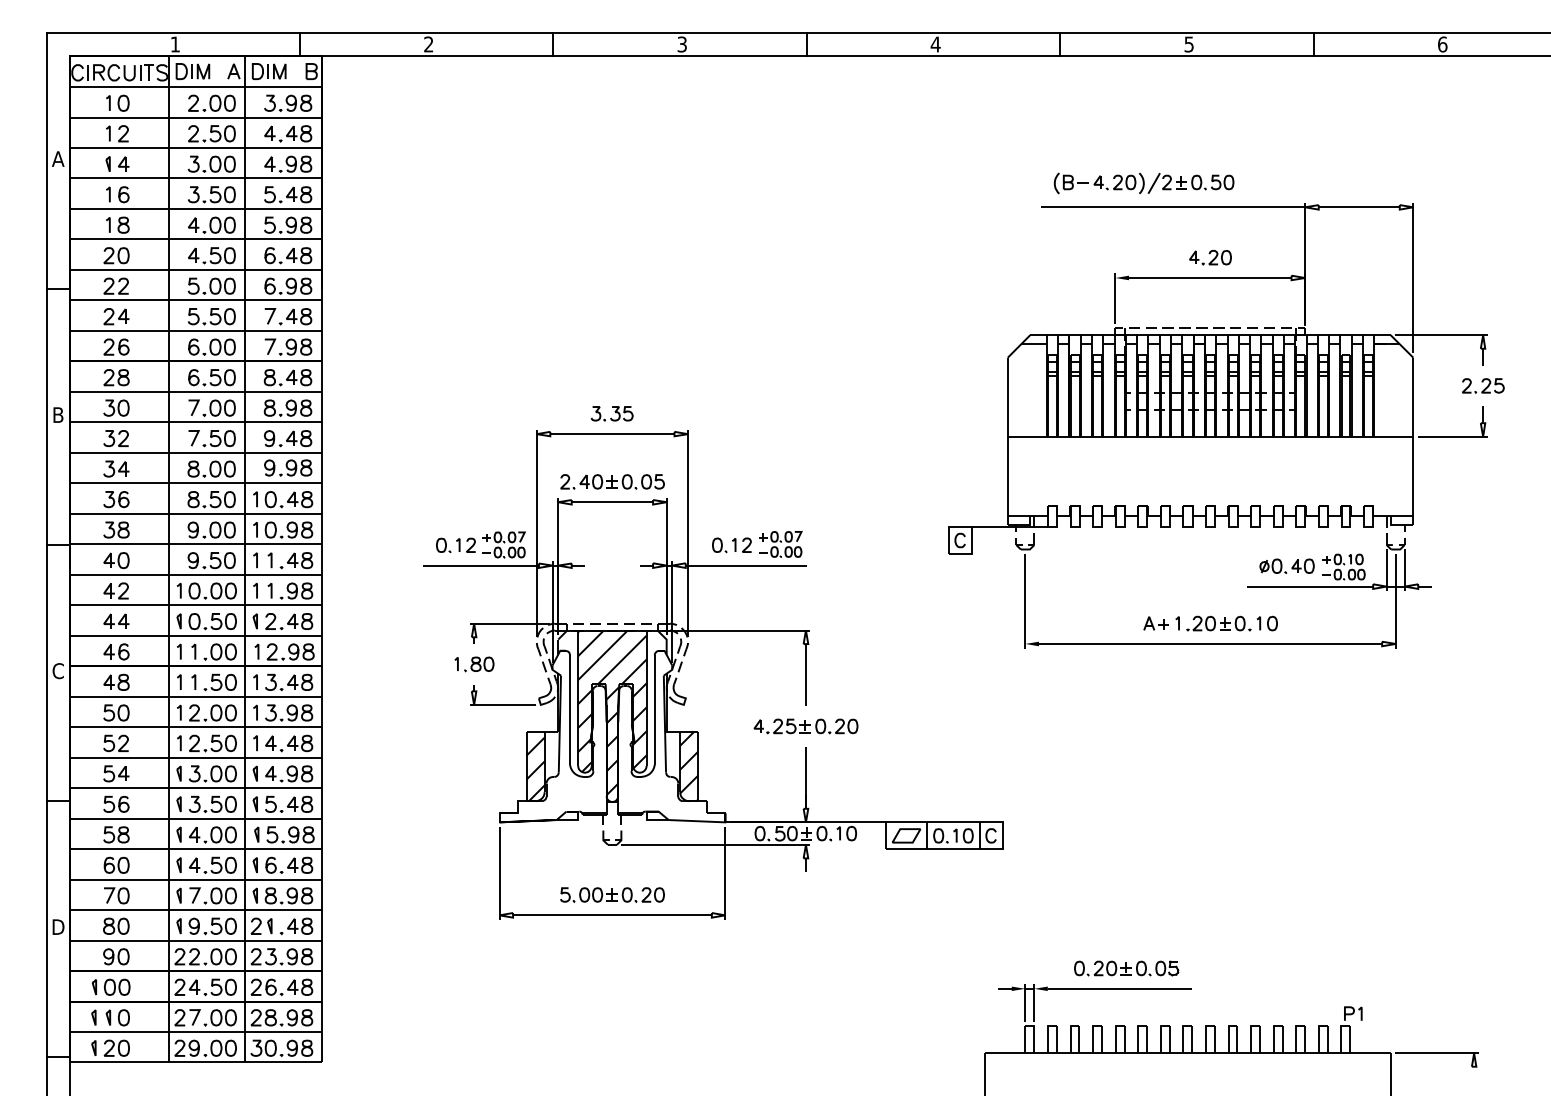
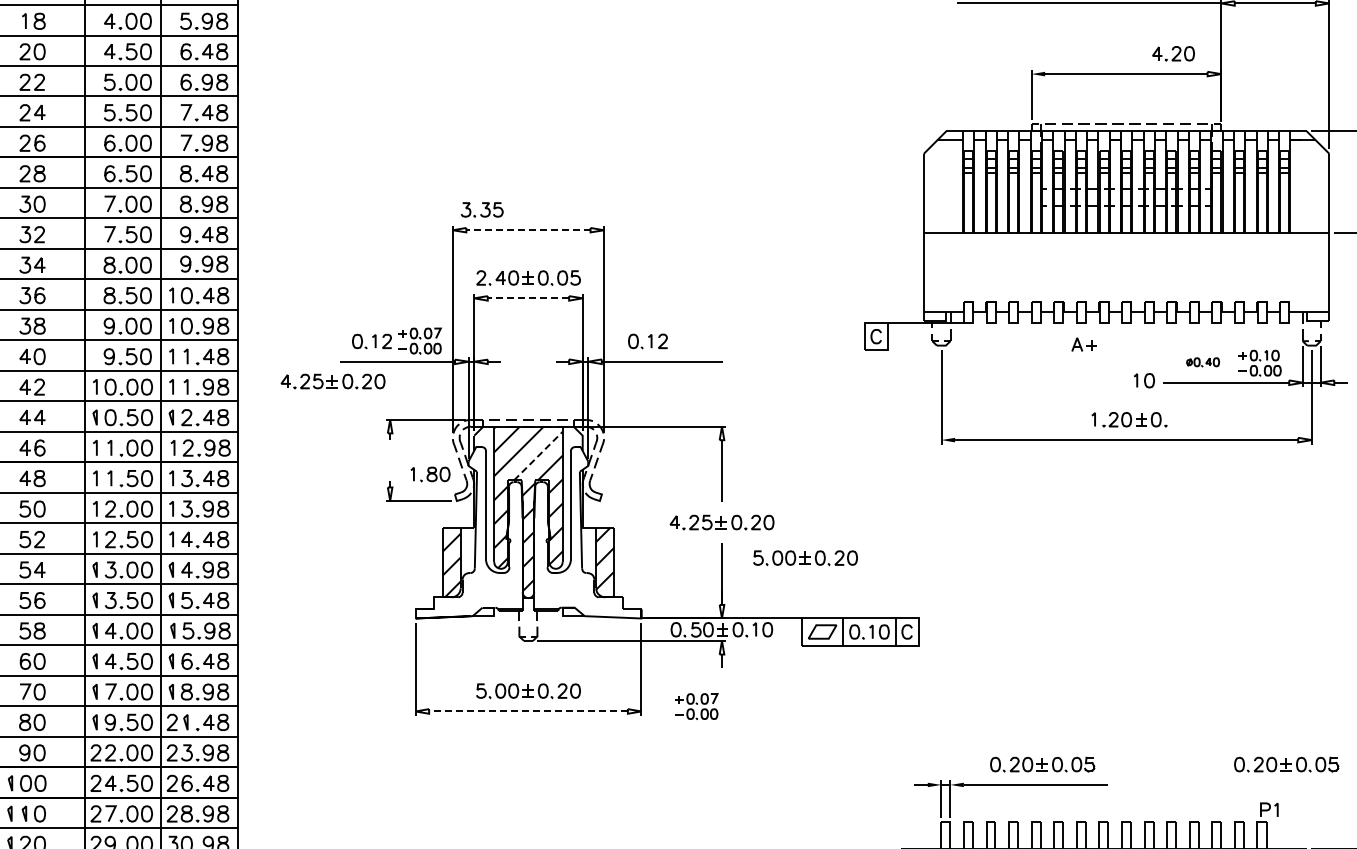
part: (1210, 257) -> (1173, 53), moved
part: (611, 413) -> (481, 209), moved
line: (611, 434) -> (527, 230), solid -> dashed
line: (612, 502) -> (528, 298), solid -> dashed
part: (780, 544) -> (696, 706), moved
part: (1286, 565) -> (1202, 361), size x0.6
part: (416, 585) -> (332, 381), added
part: (1155, 623) -> (1083, 344), moved
part: (1266, 623) -> (1143, 380), moved
line: (622, 659) -> (538, 455), solid -> dashed
part: (474, 664) -> (430, 474), moved
part: (889, 761) -> (805, 557), added
line: (611, 915) -> (527, 711), solid -> dashed
part: (1370, 968) -> (1286, 764), added

